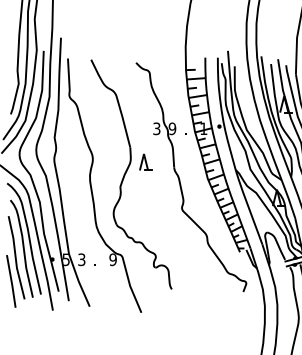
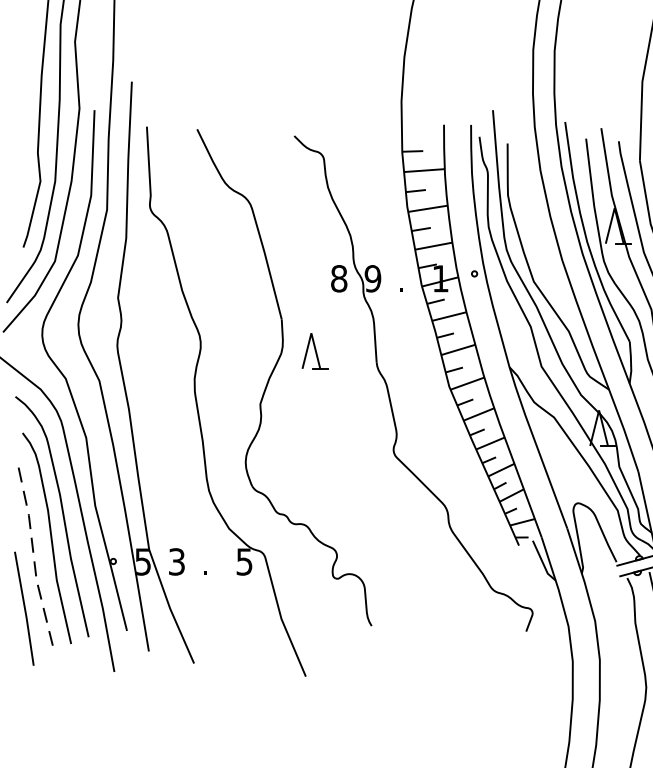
text: (156, 128) -> (338, 278), 3 -> 8
line: (15, 258) -> (33, 559), solid -> dashed
text: (112, 259) -> (243, 561), 9 -> 5

